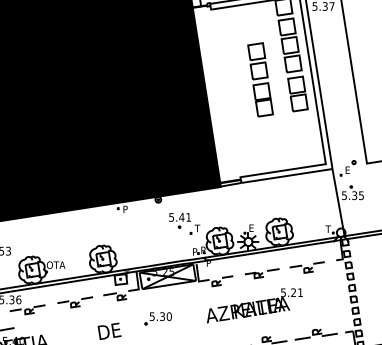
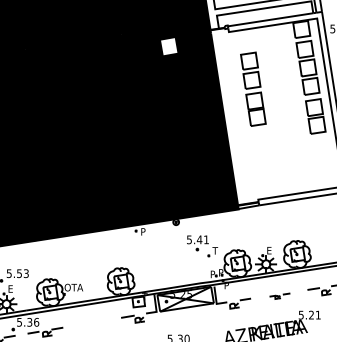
fill: (151, 23) -> (169, 45), removed
part: (260, 79) -> (253, 88), moved
part: (261, 273) -> (279, 295), size x0.6
part: (75, 302) -> (93, 324), removed

